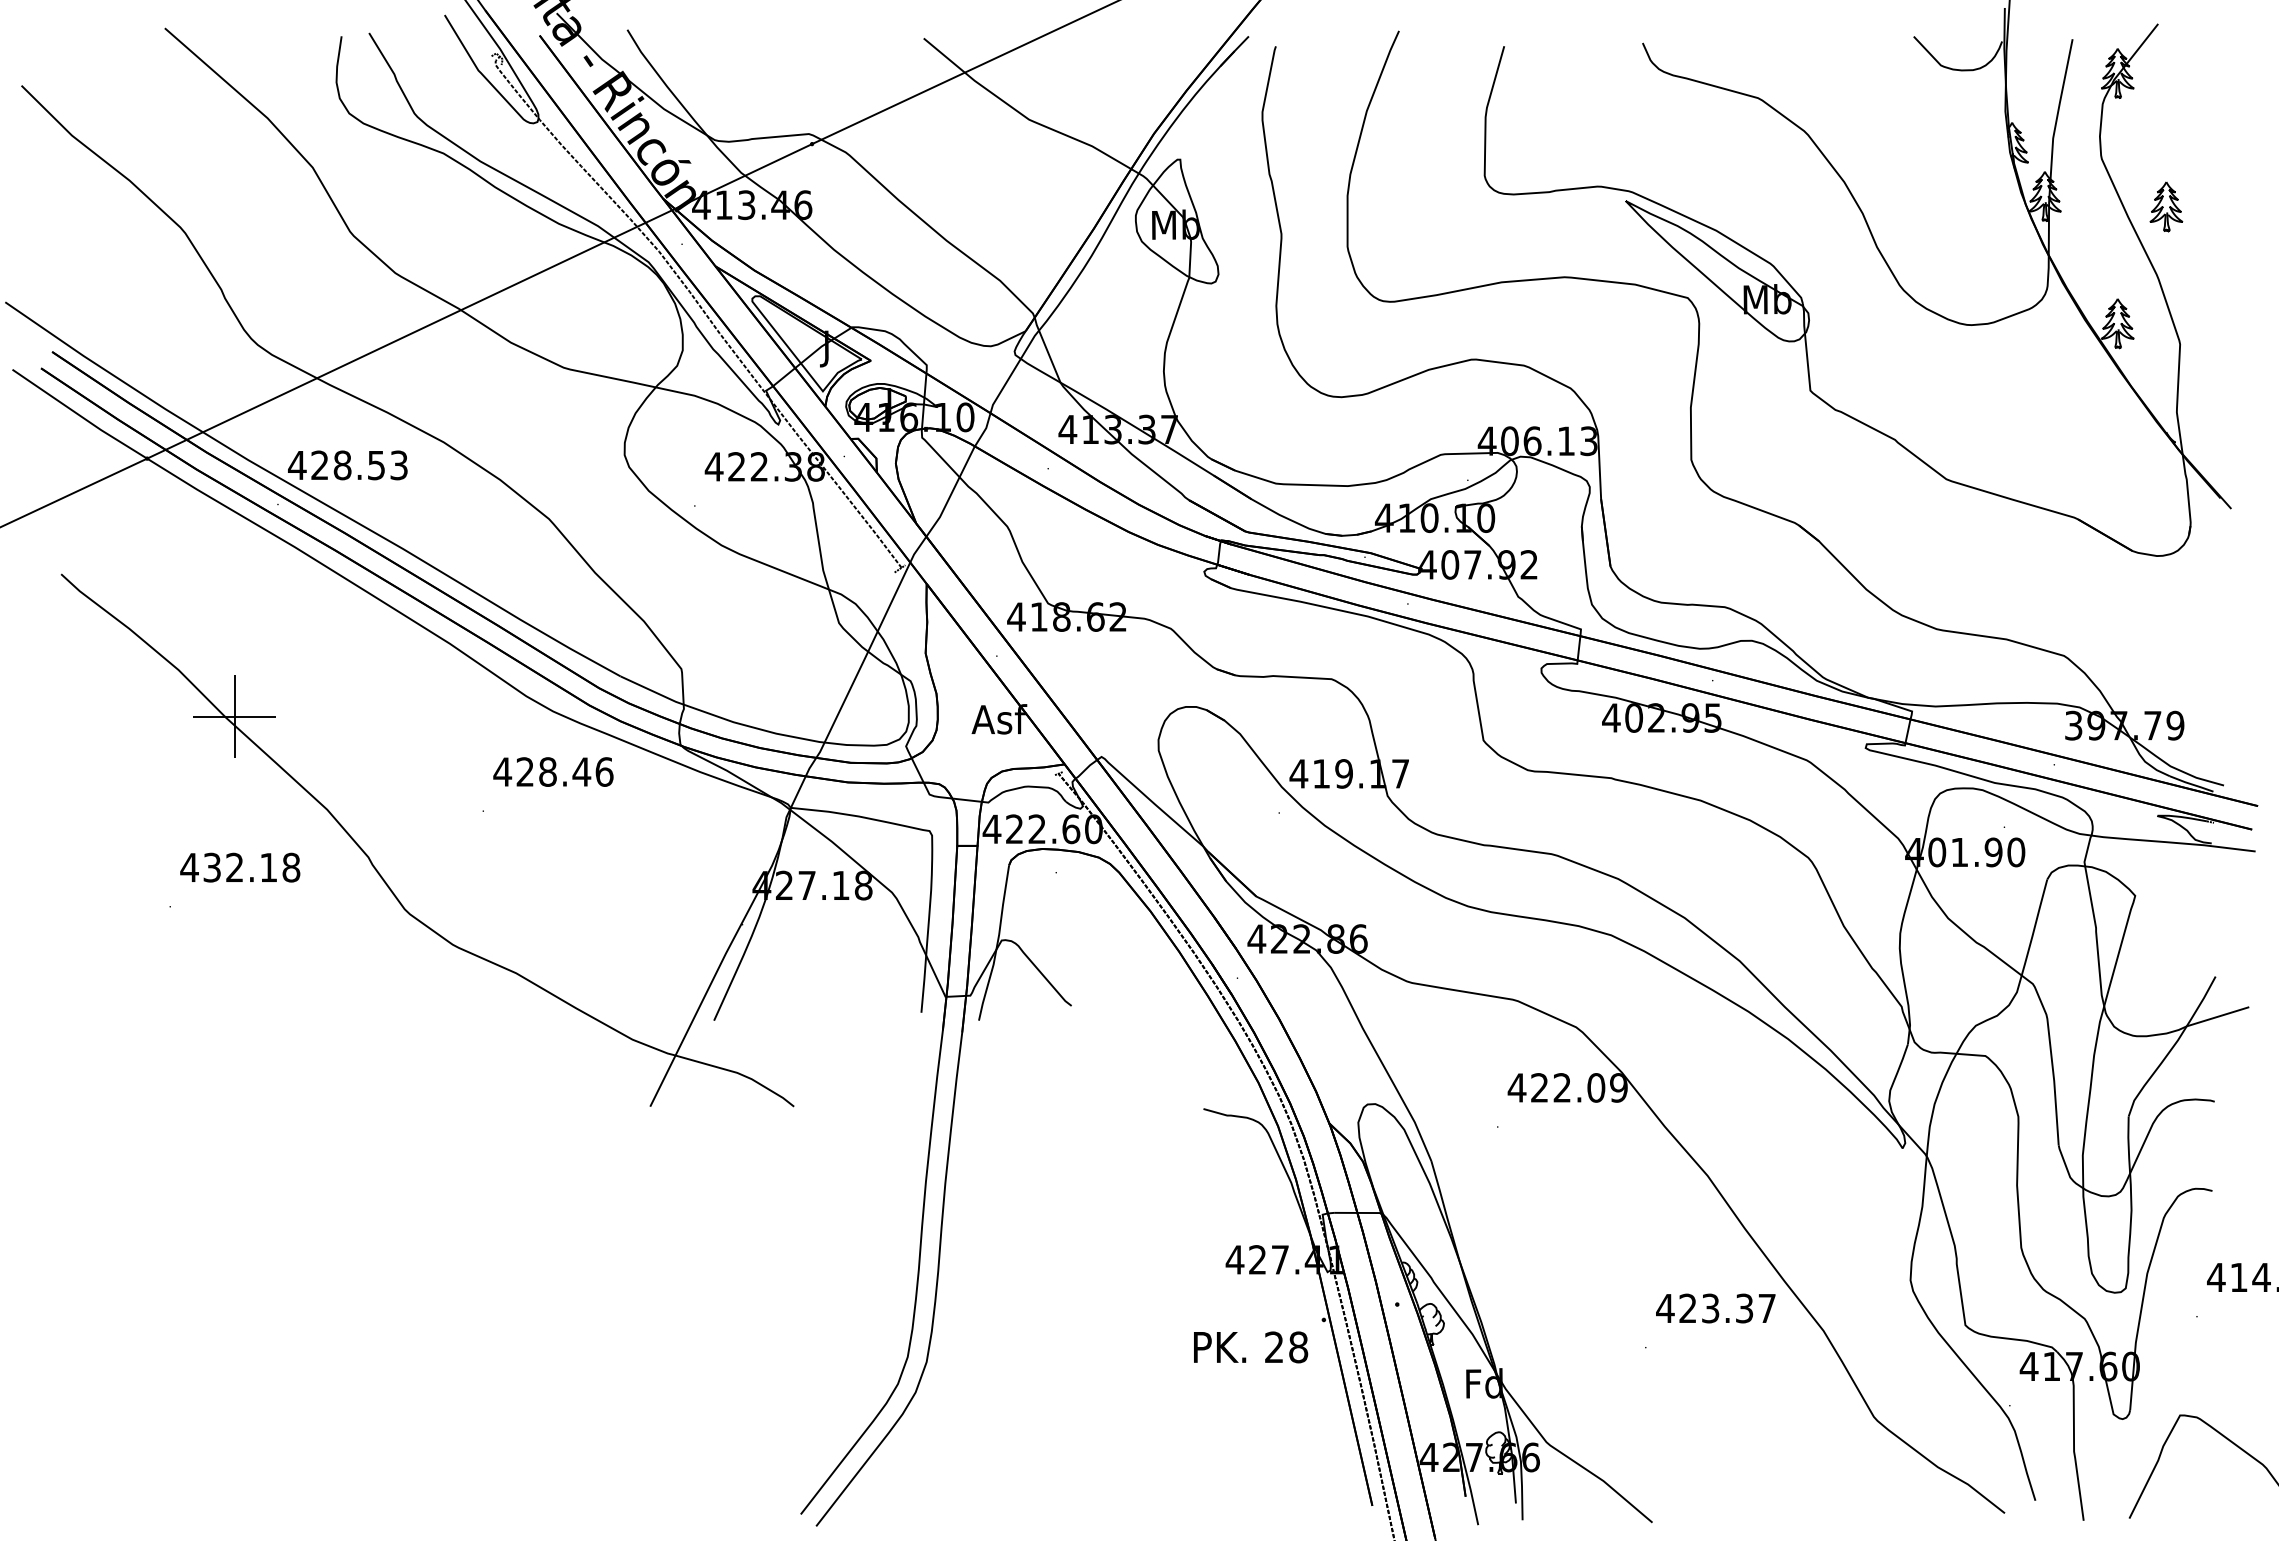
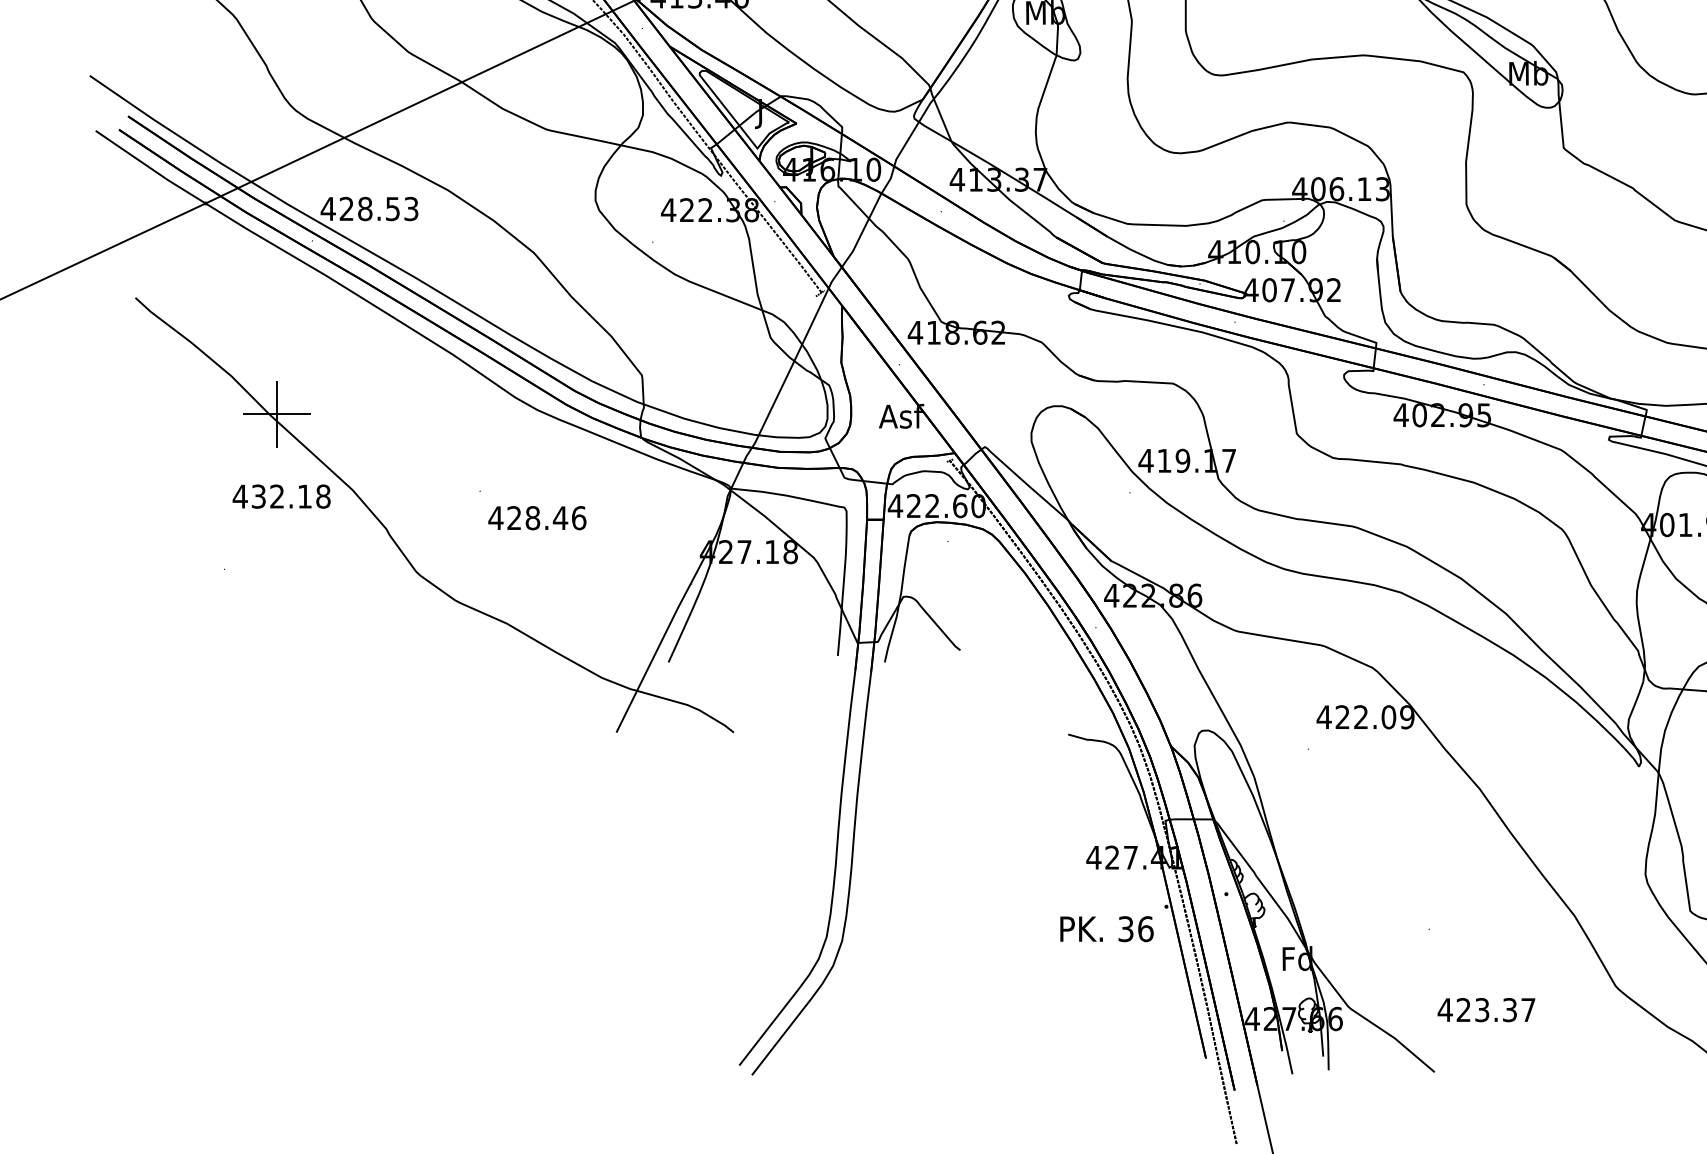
text: (553, 771) -> (537, 517), moved
text: (240, 867) -> (281, 496), moved
text: (1715, 1308) -> (1486, 1010), moved
text: (1286, 1347) -> (1135, 929), 28 -> 36

